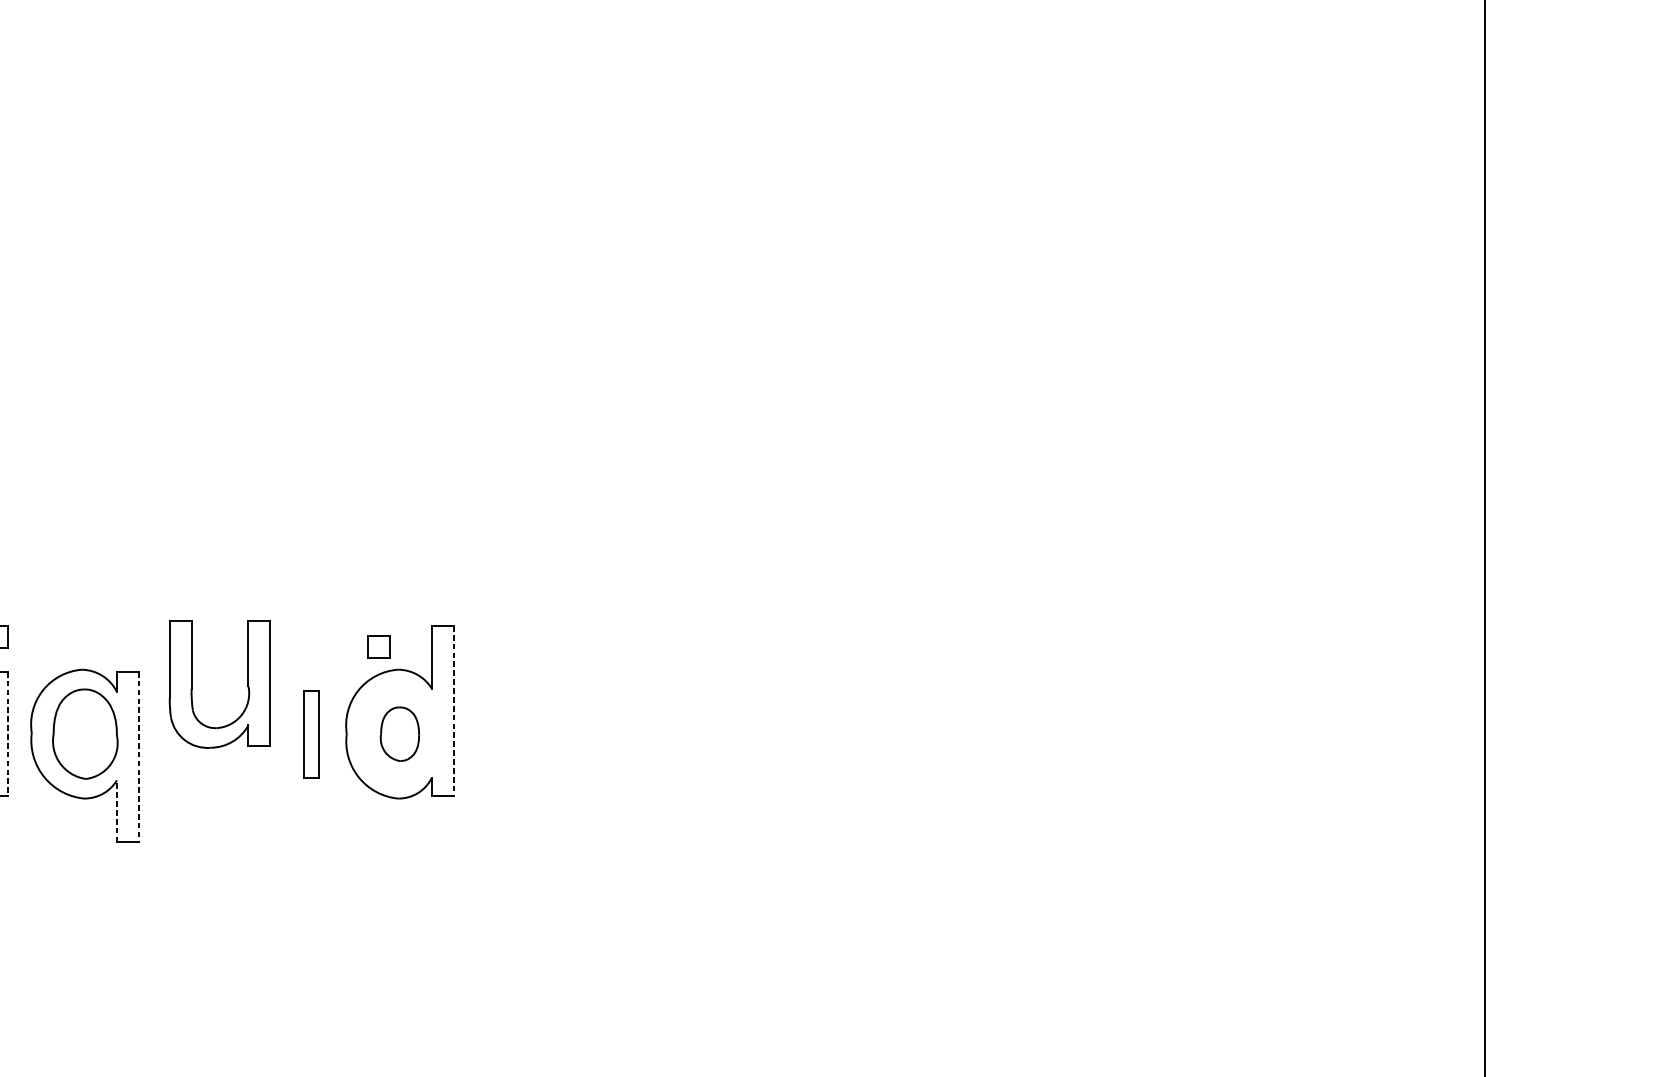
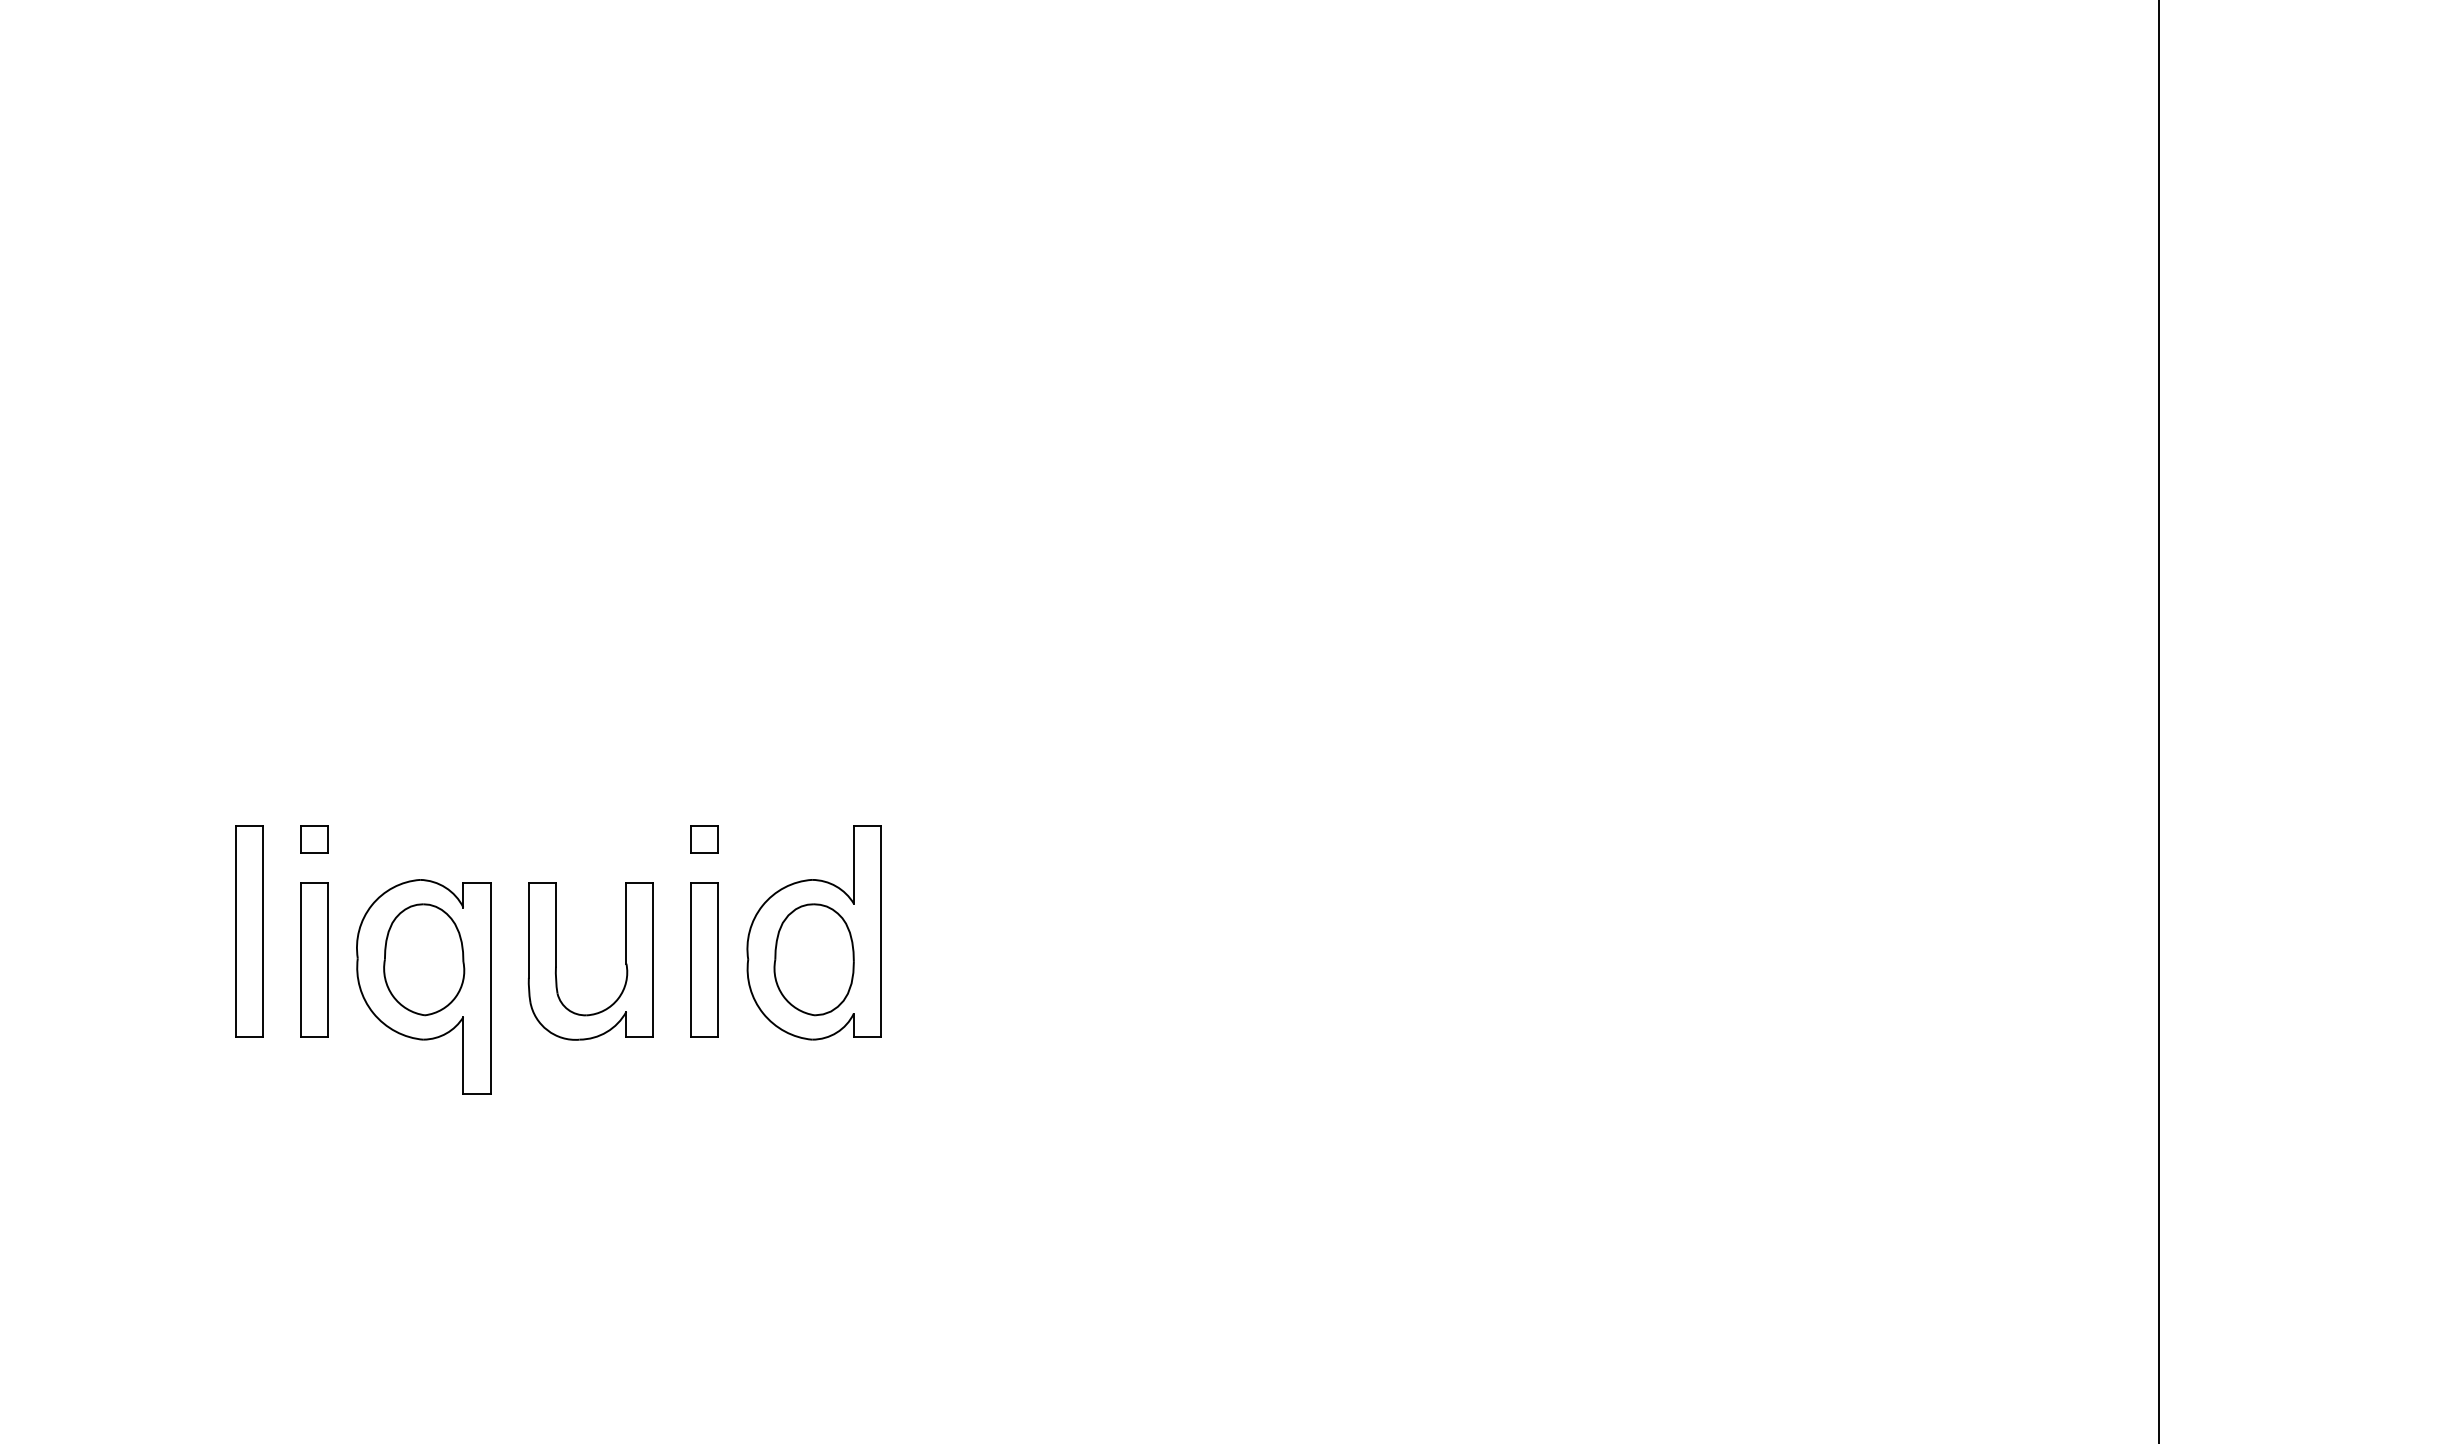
part: (378, 647) -> (704, 839), moved
part: (192, 684) -> (556, 961), moved
line: (453, 711) -> (880, 931), dashed -> solid
part: (311, 733) -> (704, 959), size x1.43
part: (399, 733) -> (813, 959), size x1.67
line: (8, 734) -> (328, 960), dashed -> solid
line: (138, 757) -> (490, 988), dashed -> solid
line: (117, 810) -> (463, 1054), dashed -> solid

